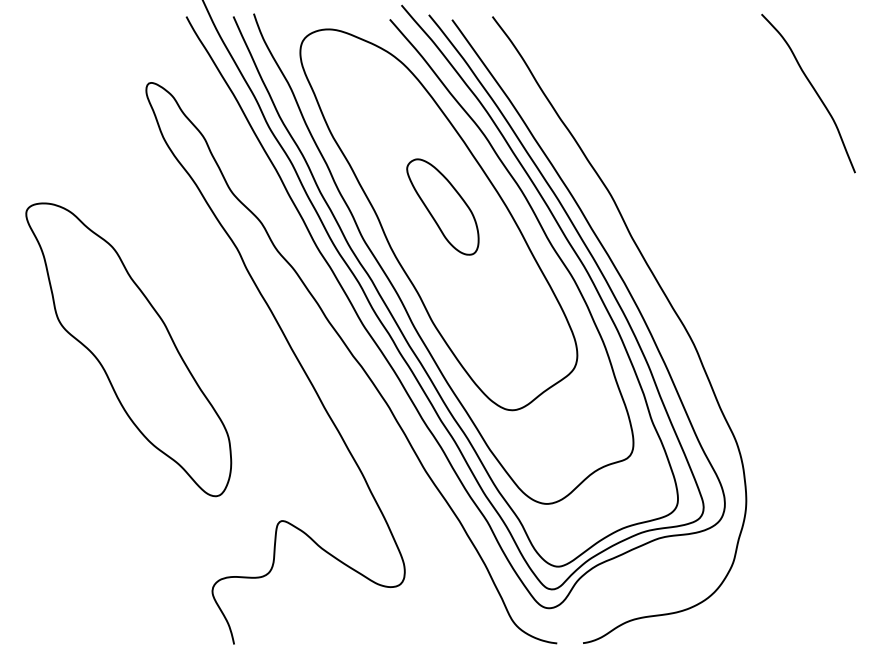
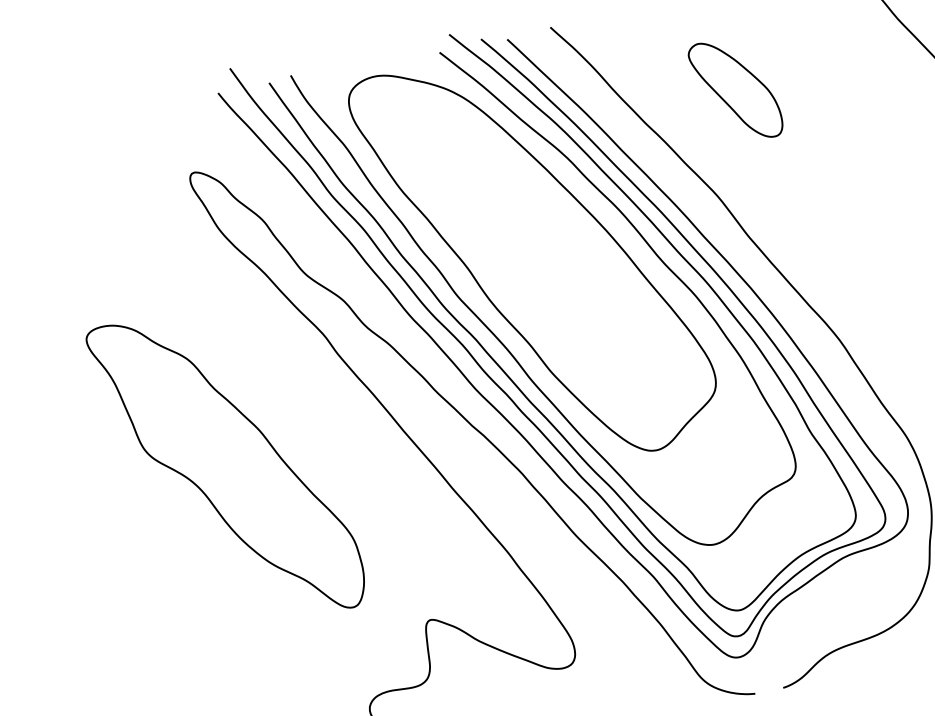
part: (442, 206) -> (735, 89), moved

